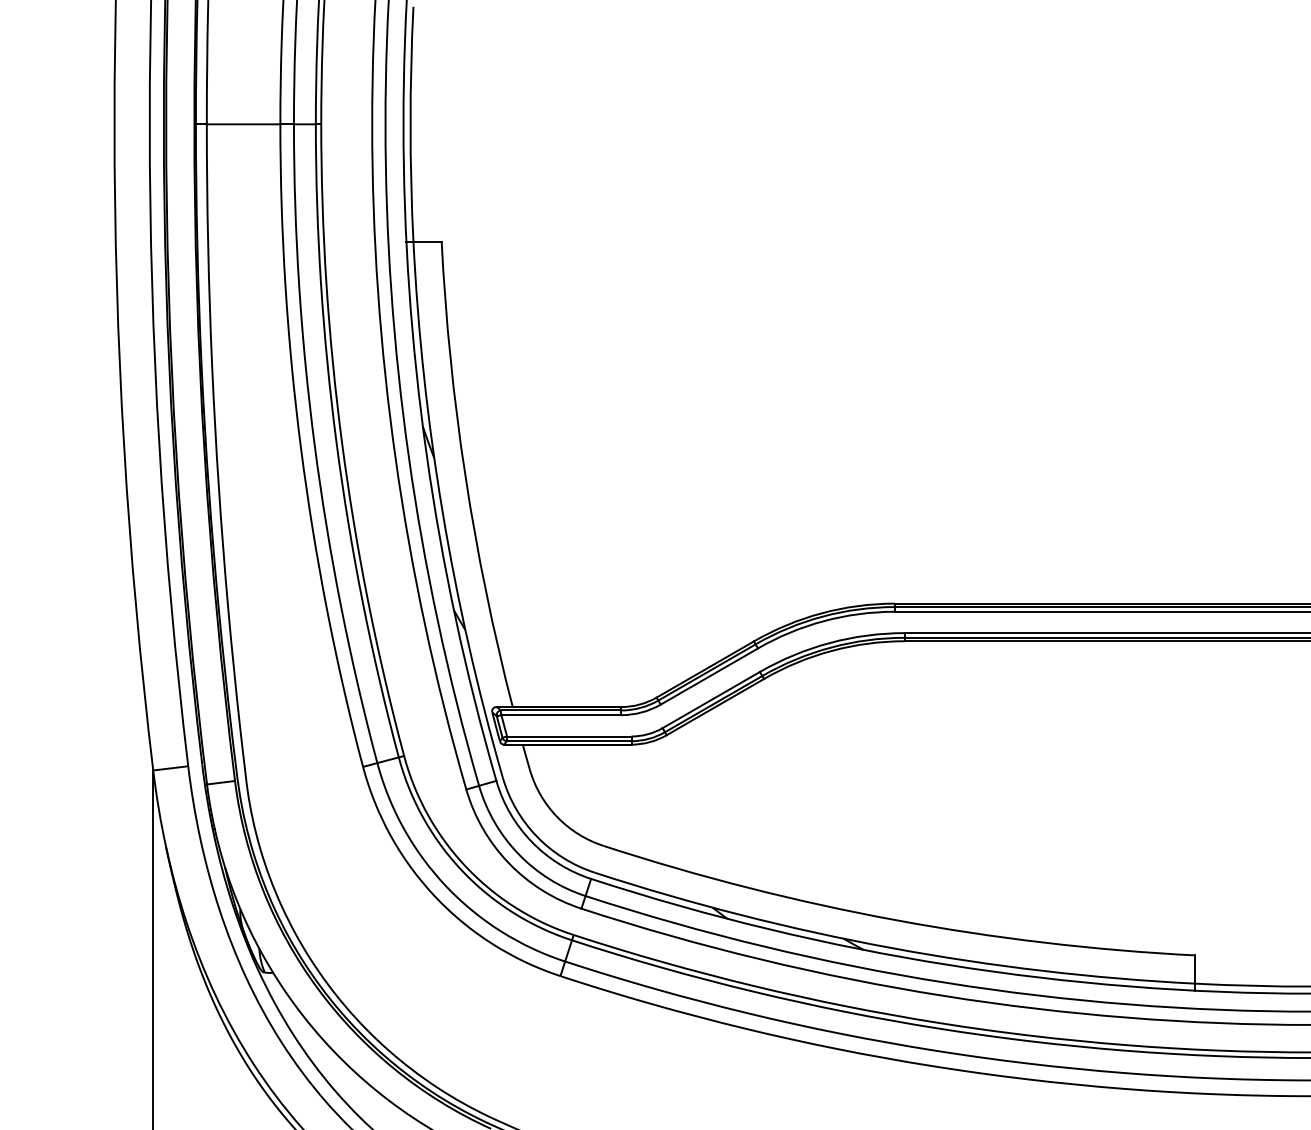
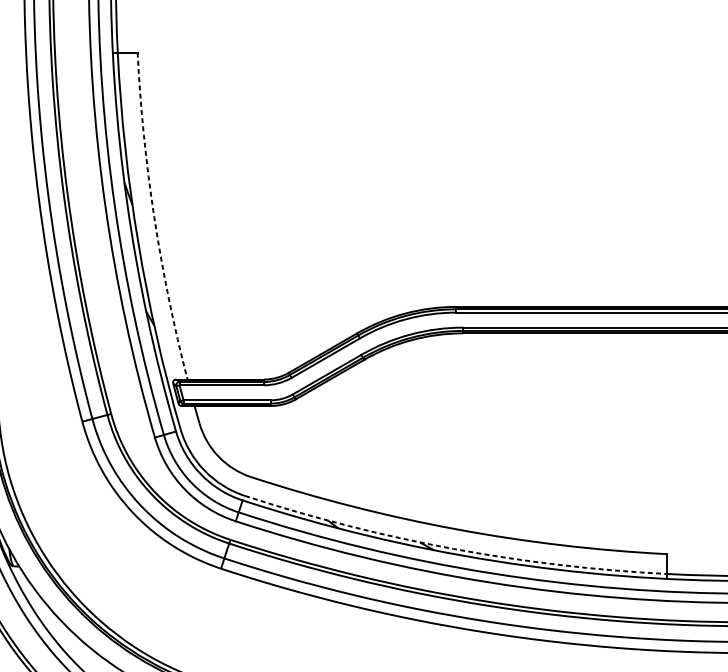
arc: (465, 476) -> (154, 217), solid -> dashed
arc: (891, 948) -> (453, 549), solid -> dashed

